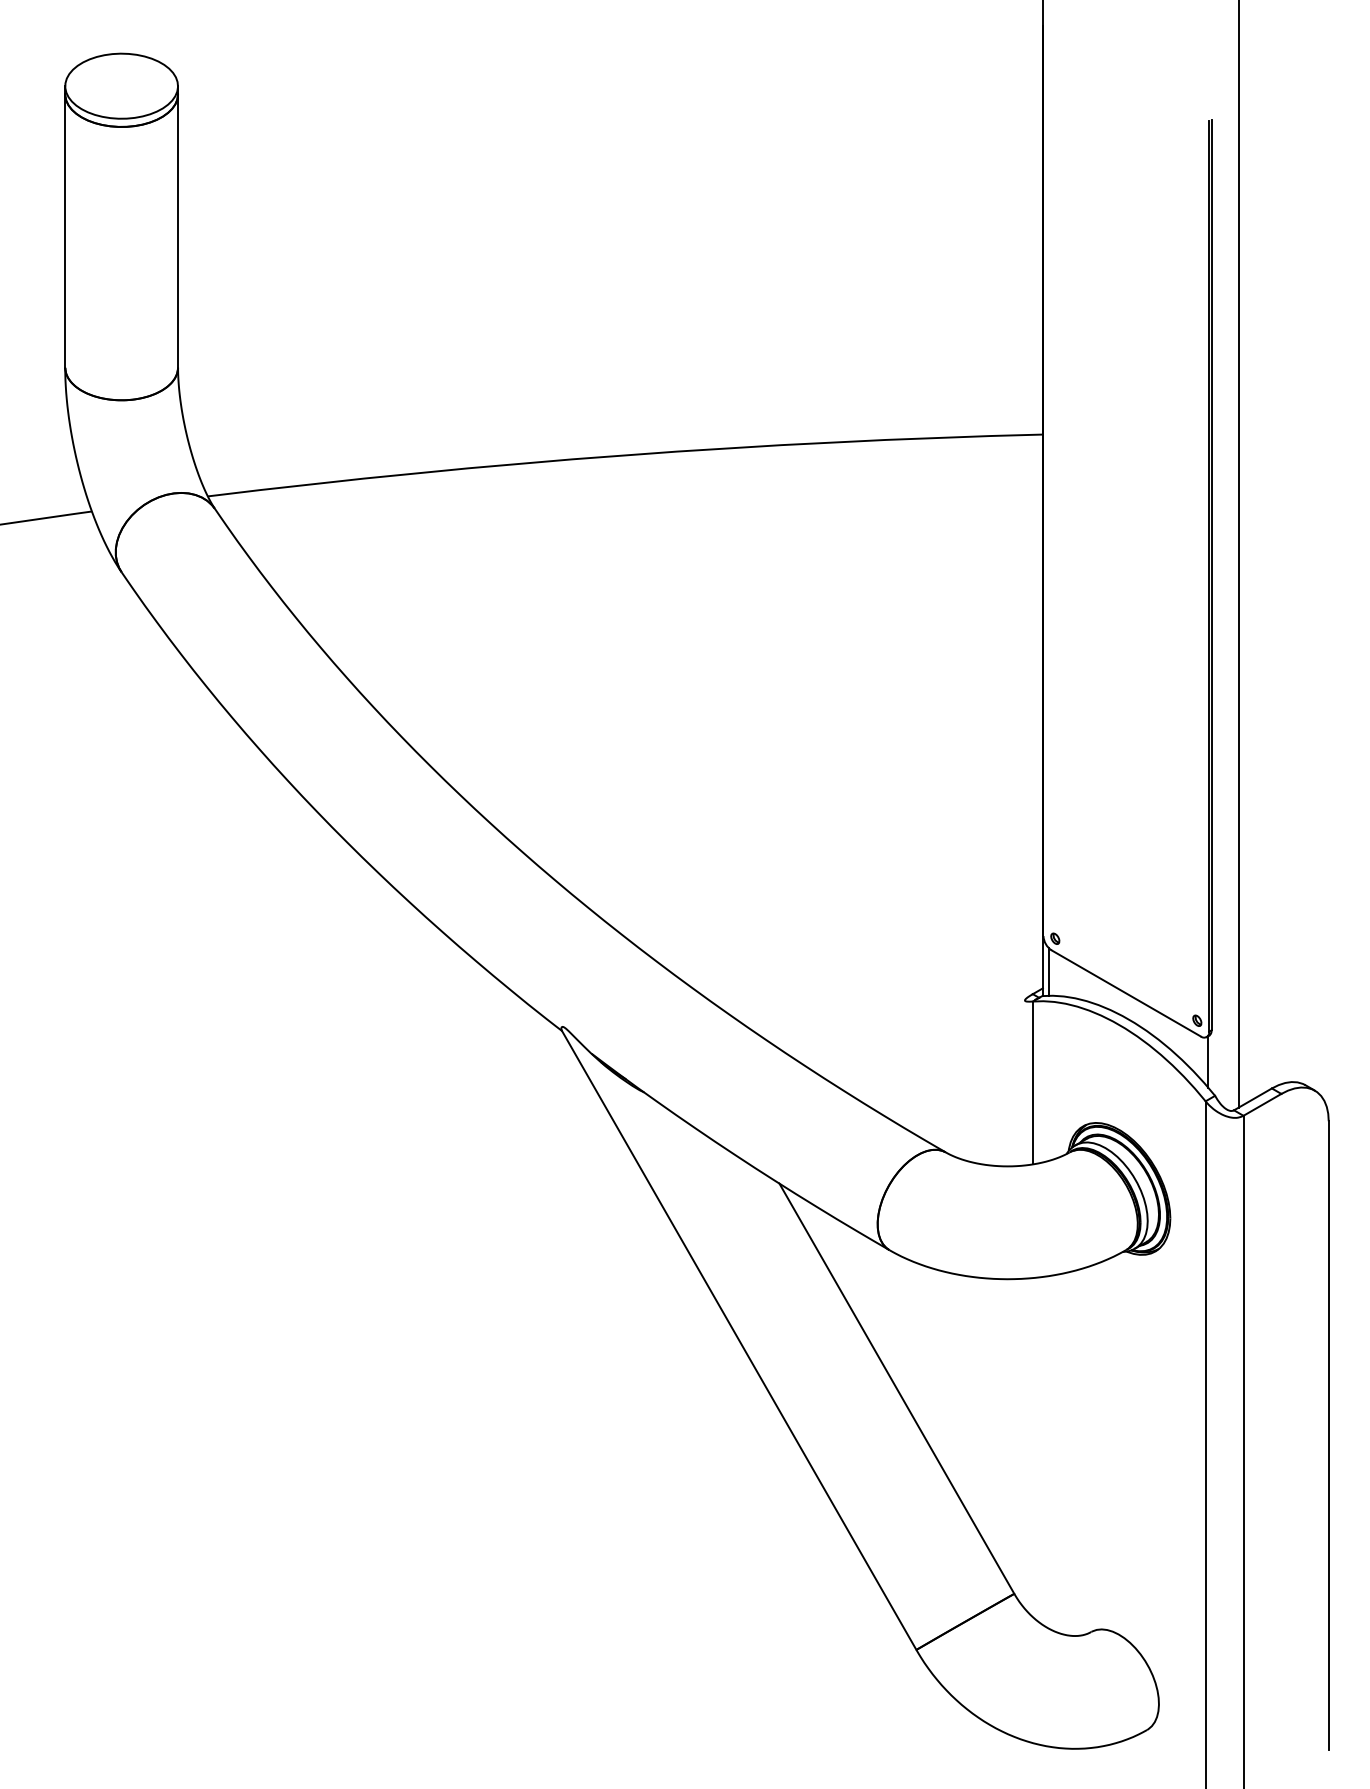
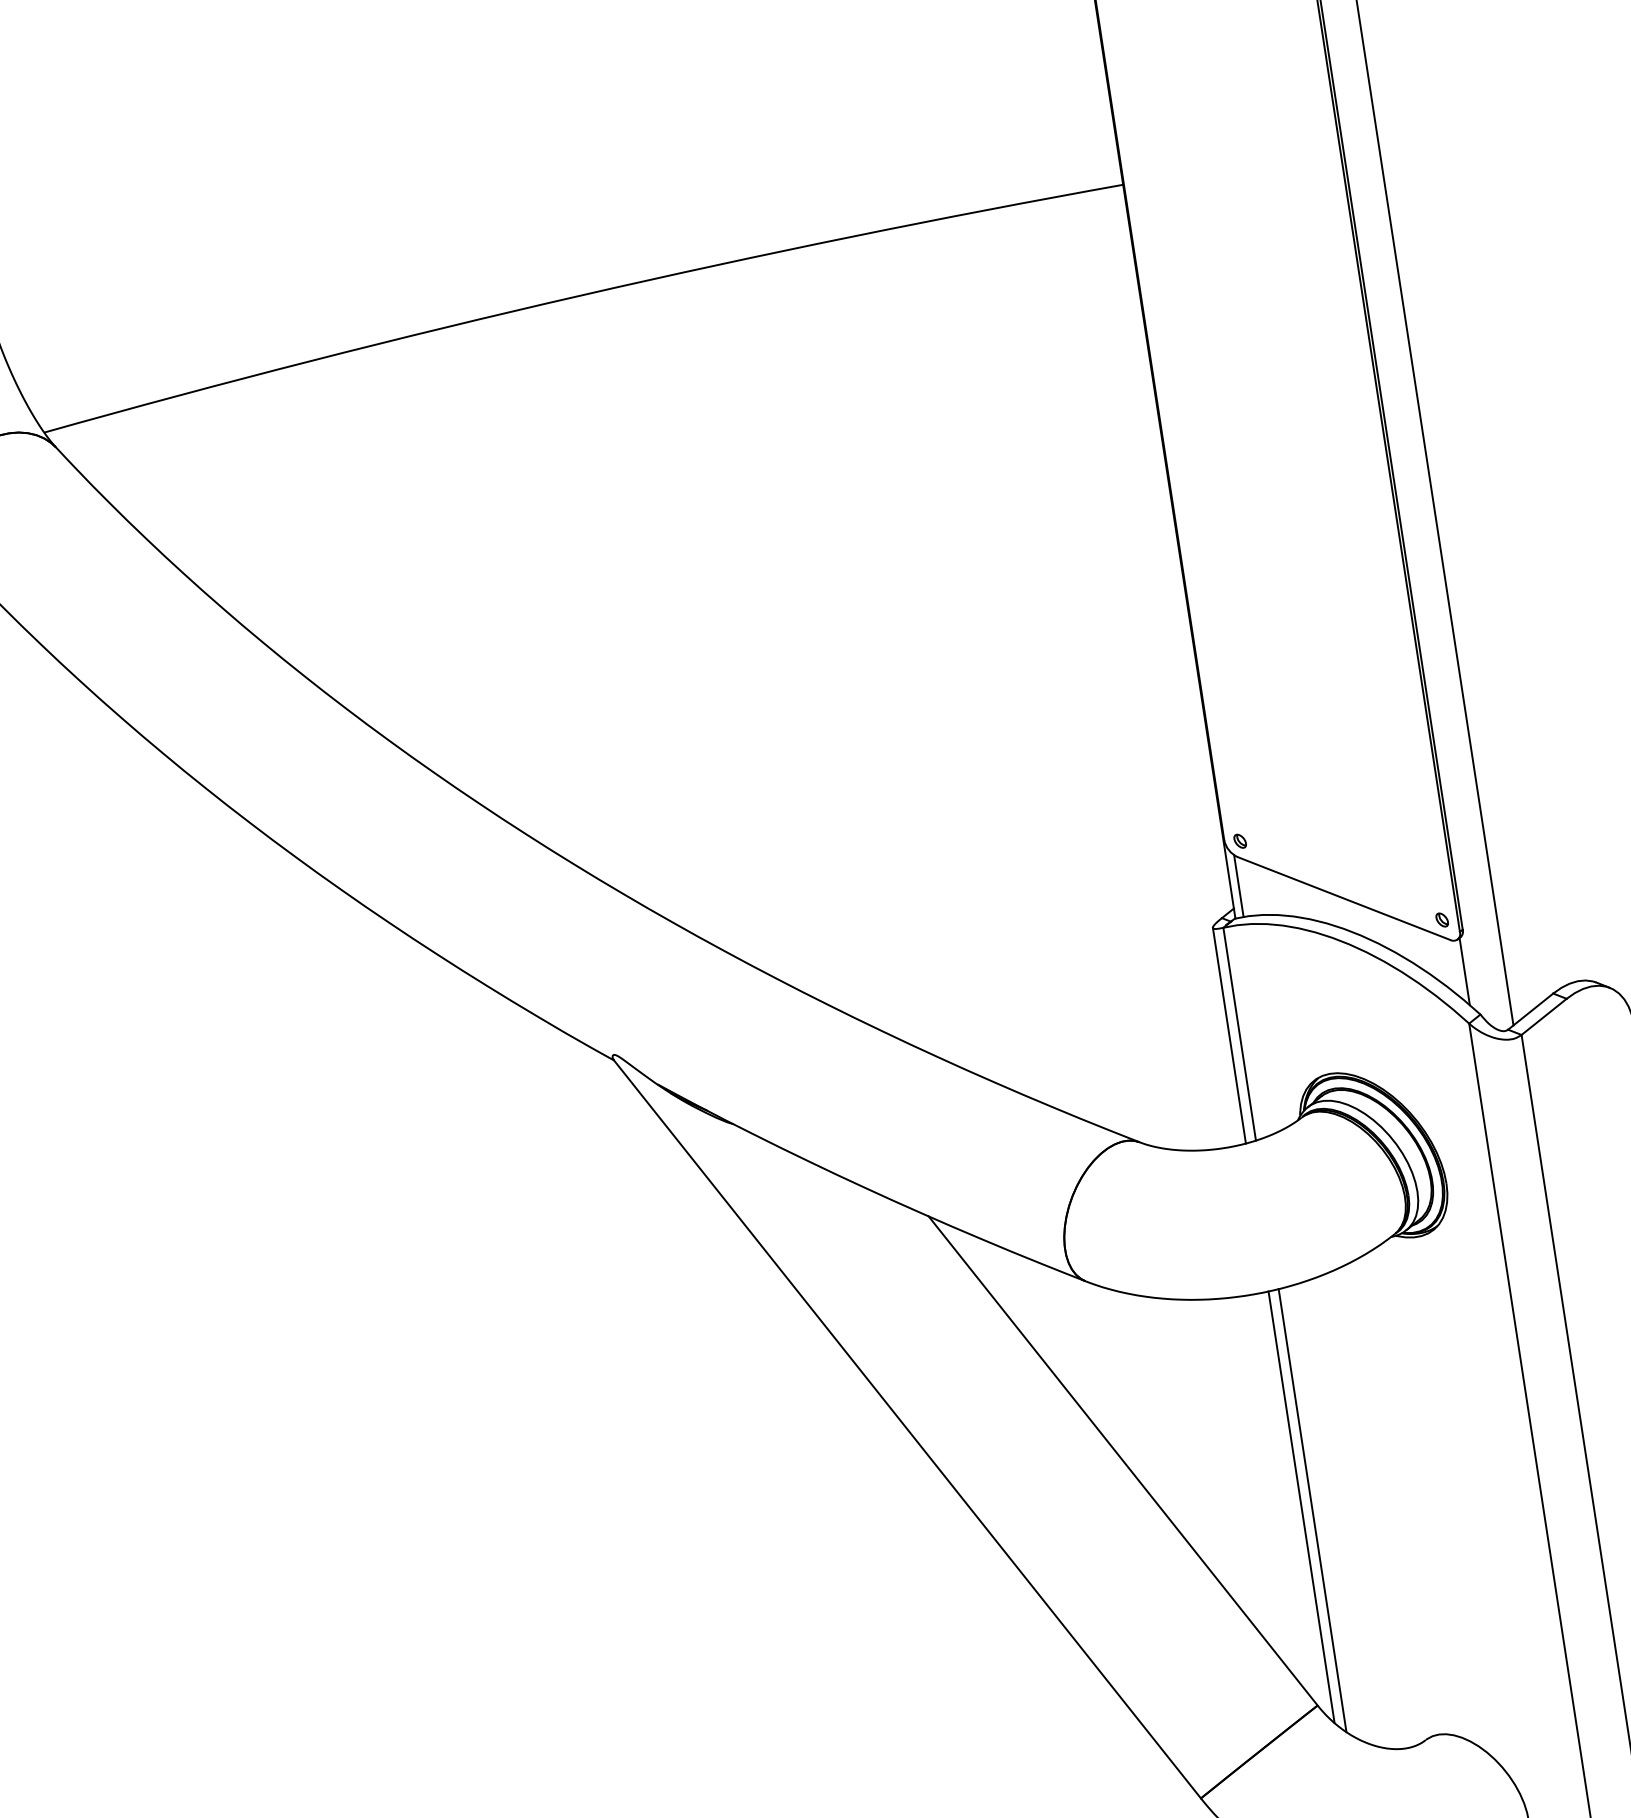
line: (1024, 1082) -> (1228, 1035), added
line: (1024, 1443) -> (1300, 1507), added
line: (1032, 1447) -> (1312, 1510), added

